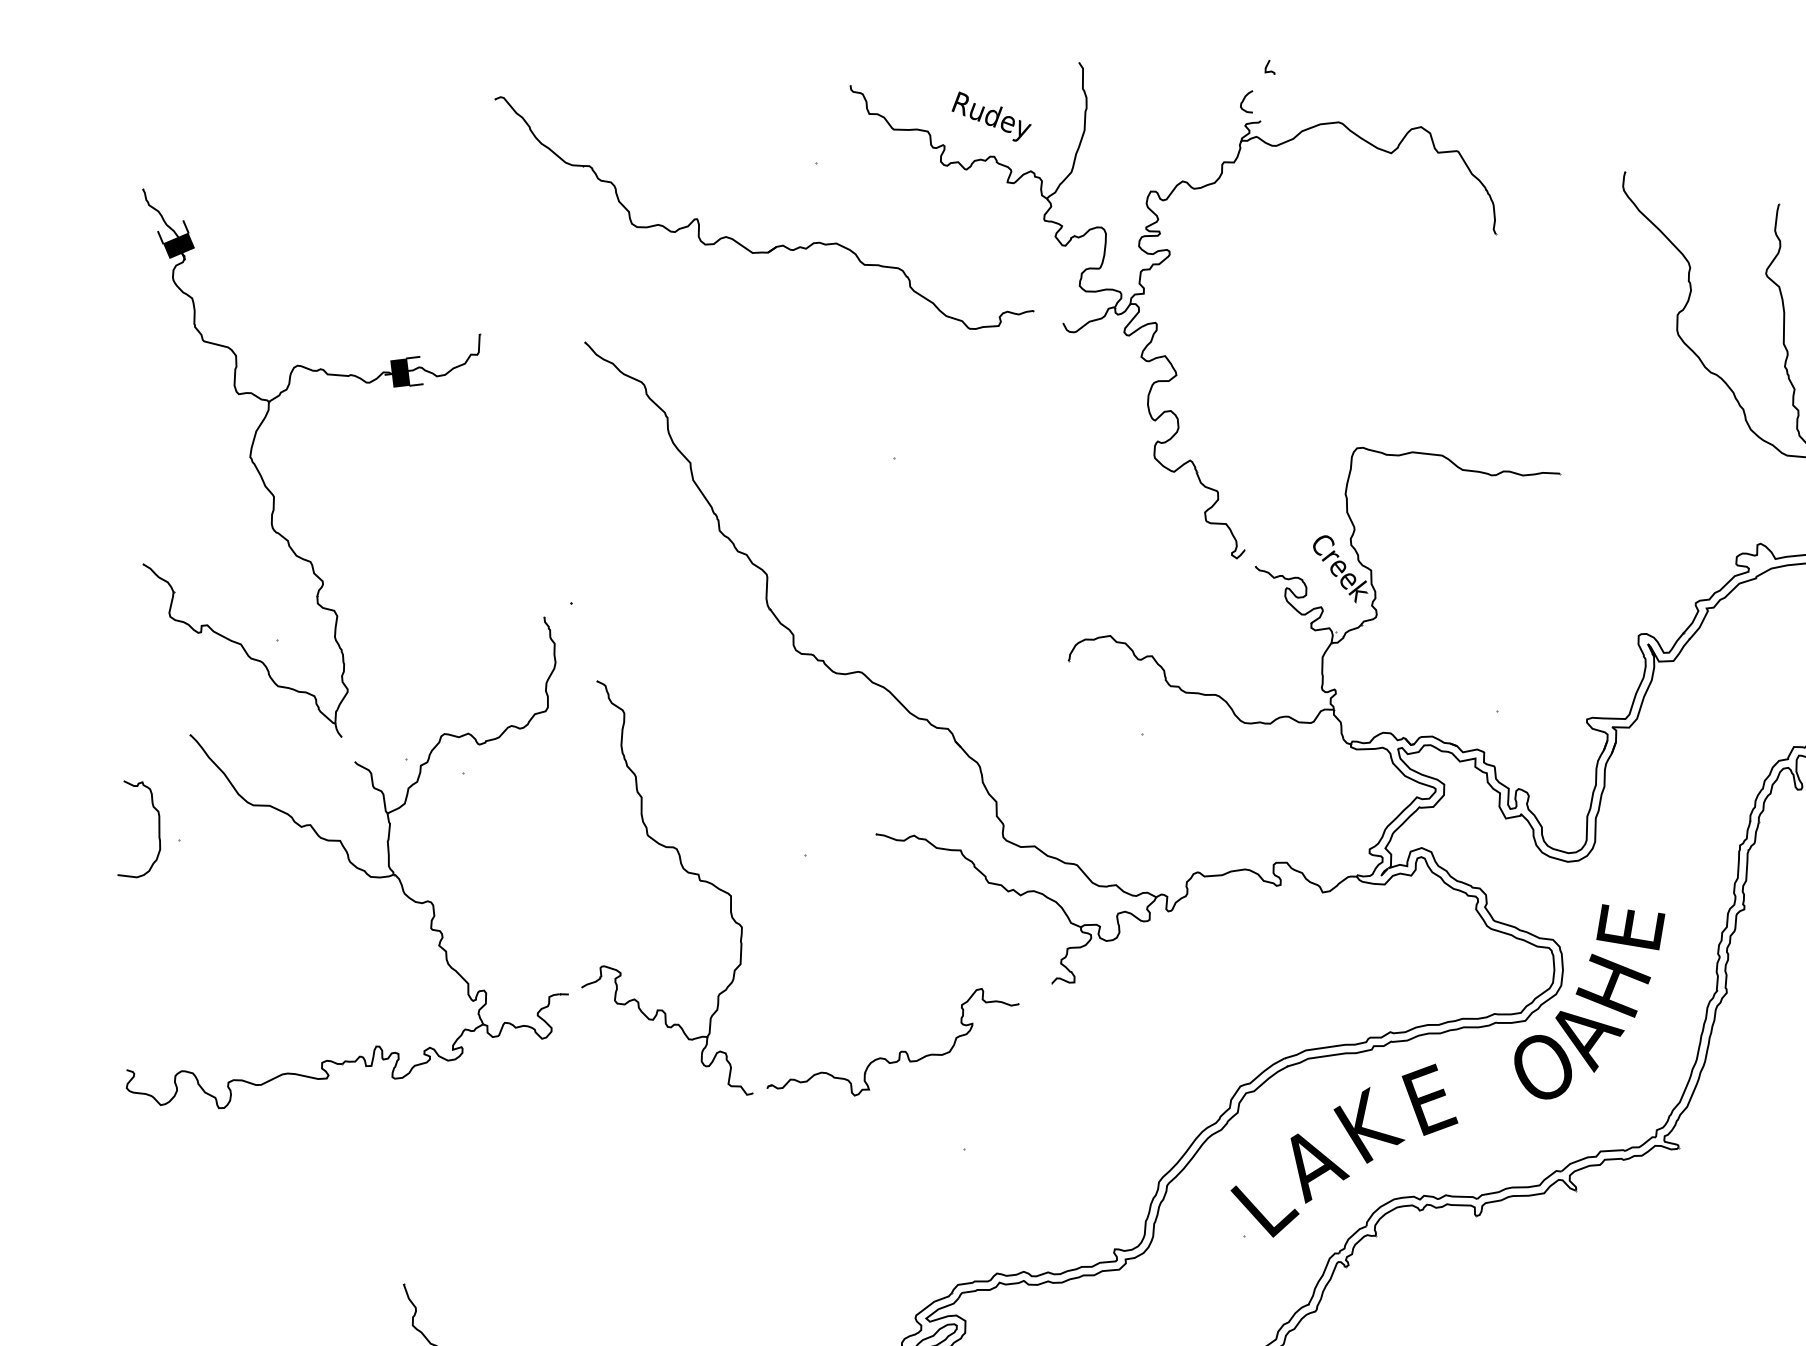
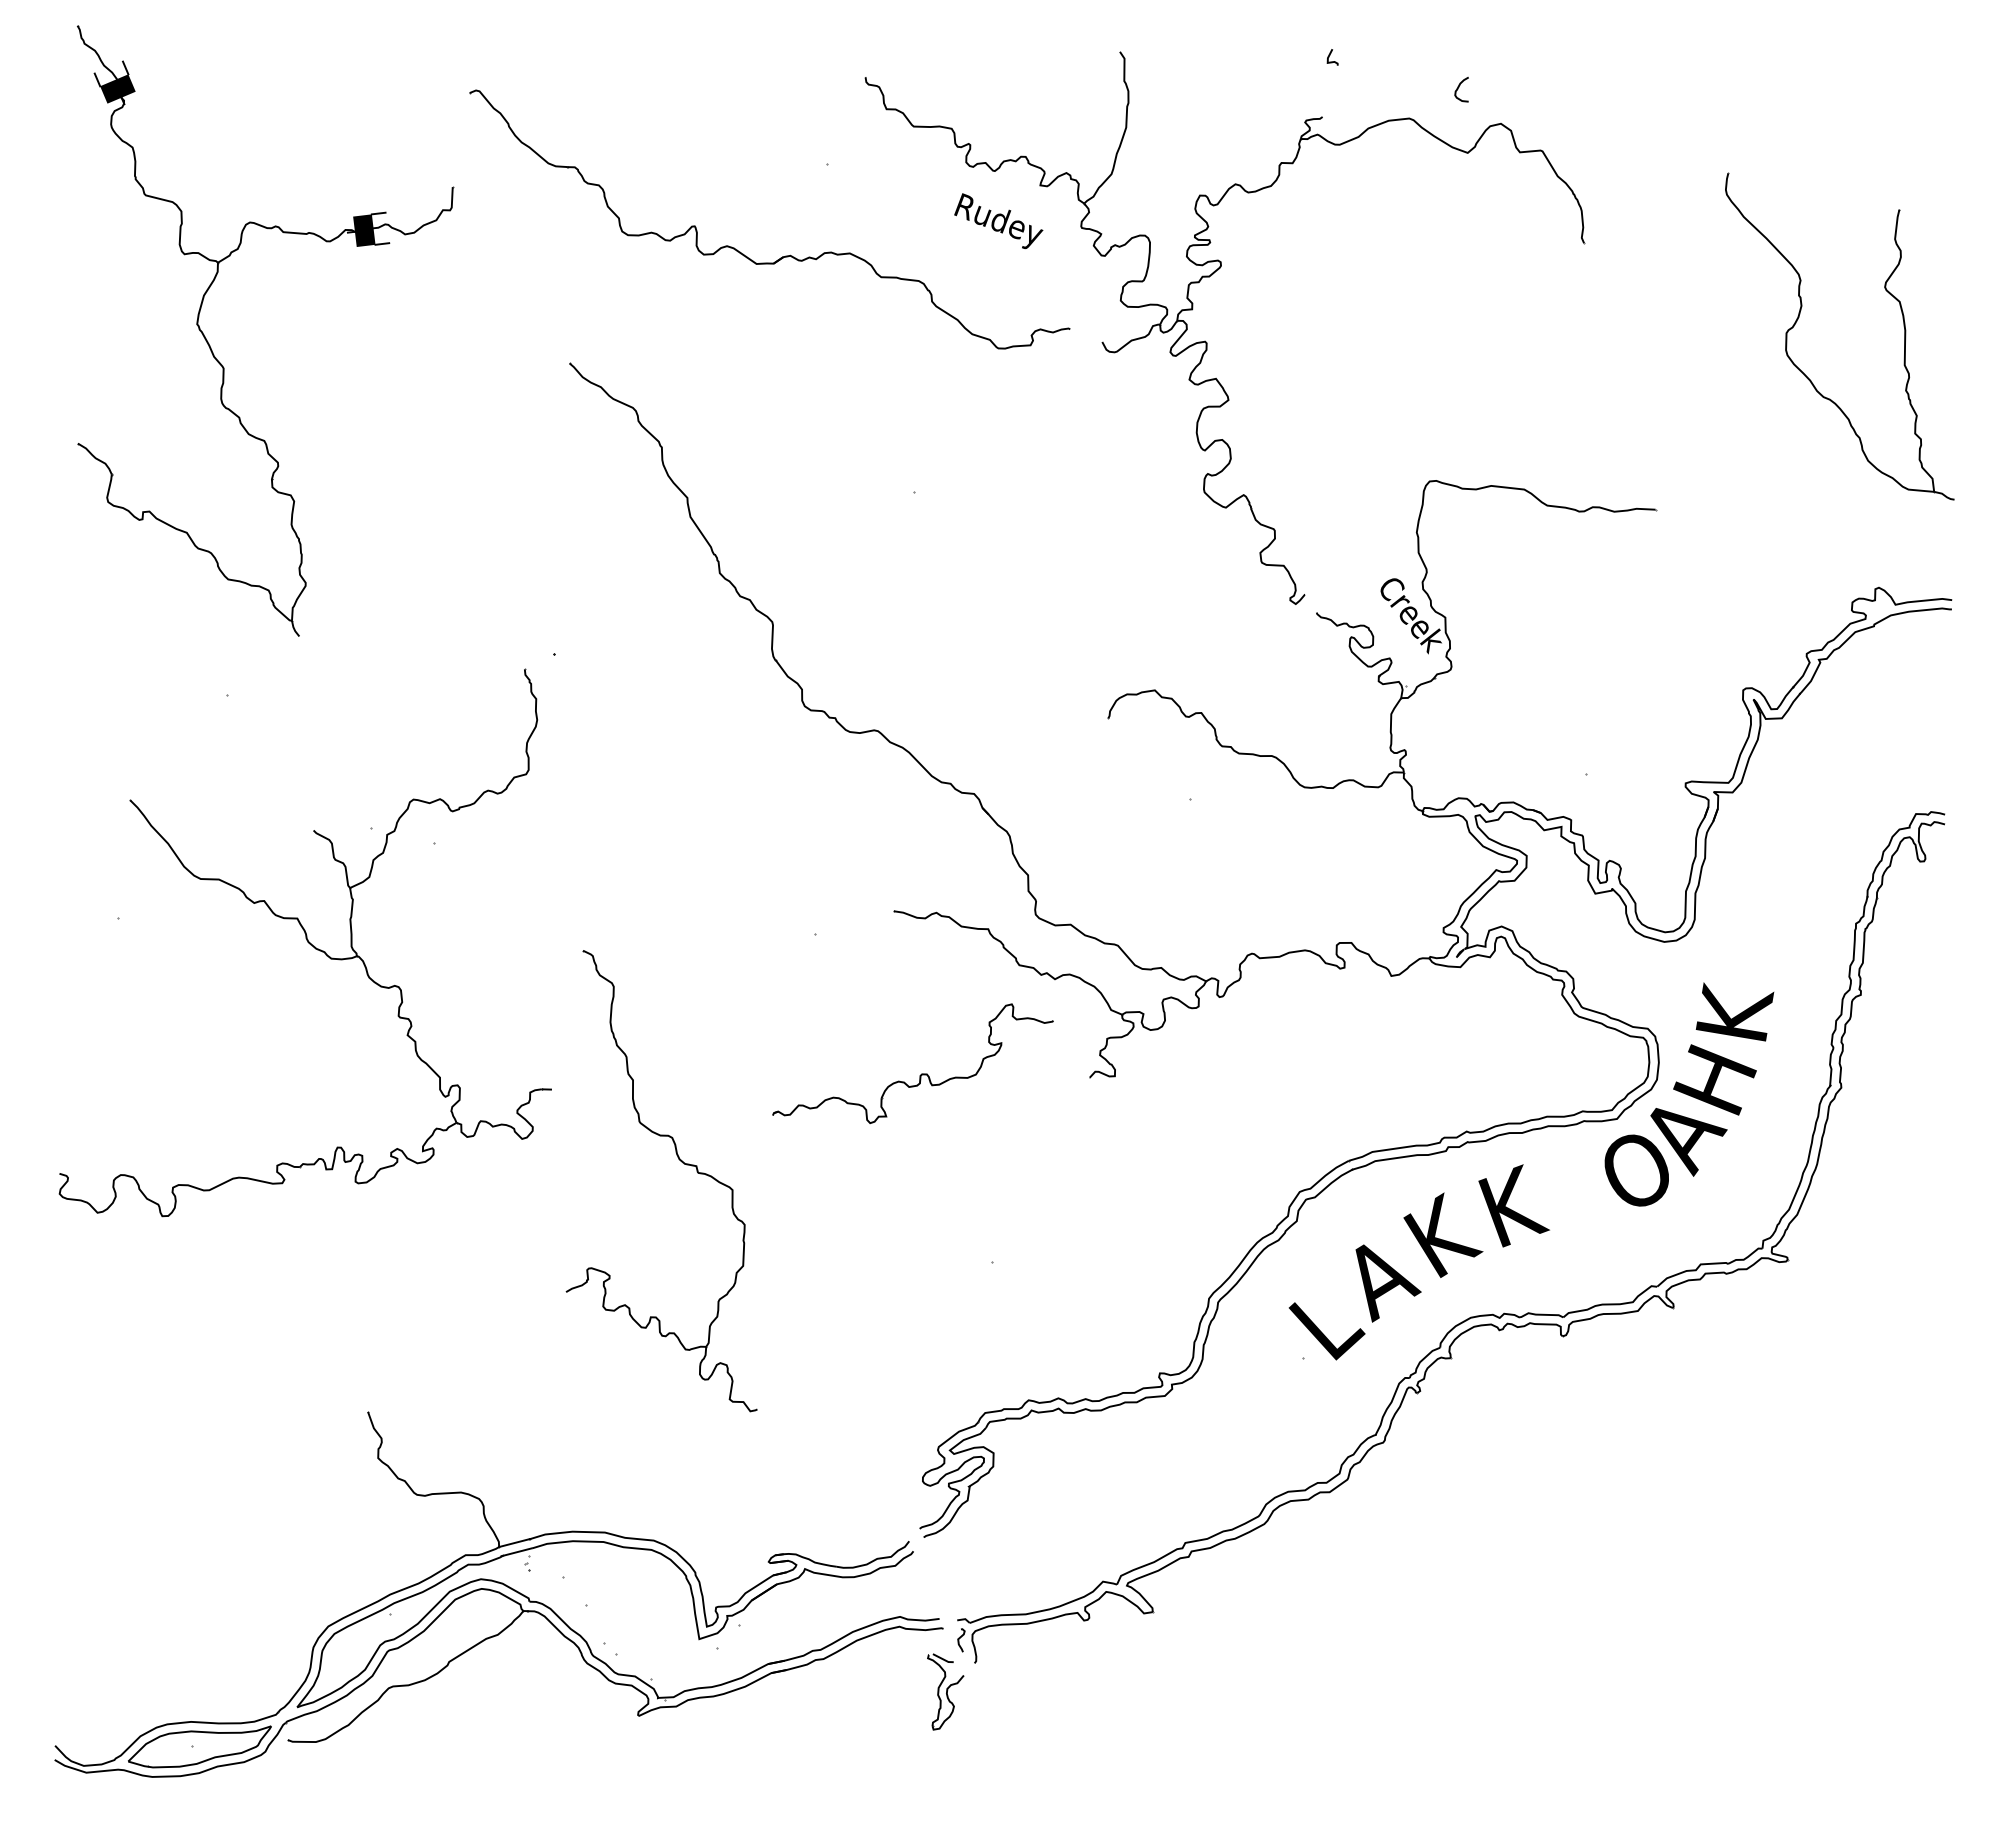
curve: (1244, 99) -> (1459, 87), moved
text: (991, 116) -> (998, 221), moved
part: (272, 493) -> (222, 364), moved
curve: (158, 829) -> (95, 905), removed
part: (684, 870) -> (680, 1161), moved
text: (1630, 924) -> (1734, 1011), E -> K
part: (900, 1050) -> (921, 1073), moved
text: (1433, 1098) -> (1514, 1205), E -> K

